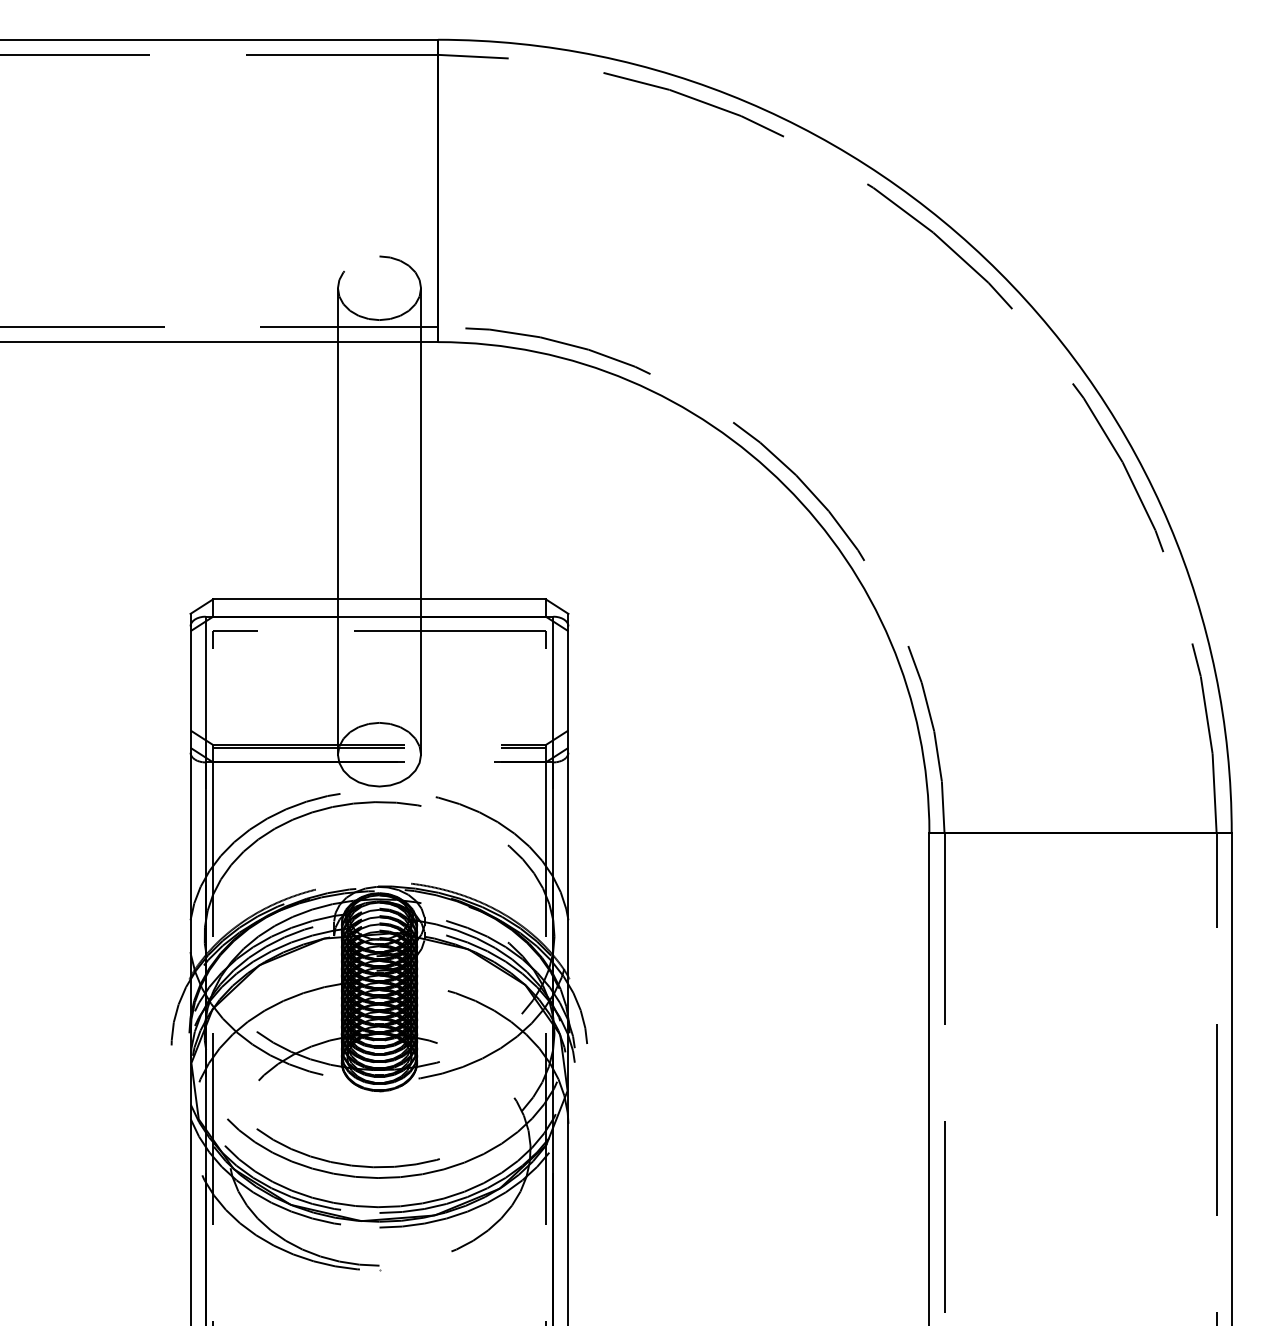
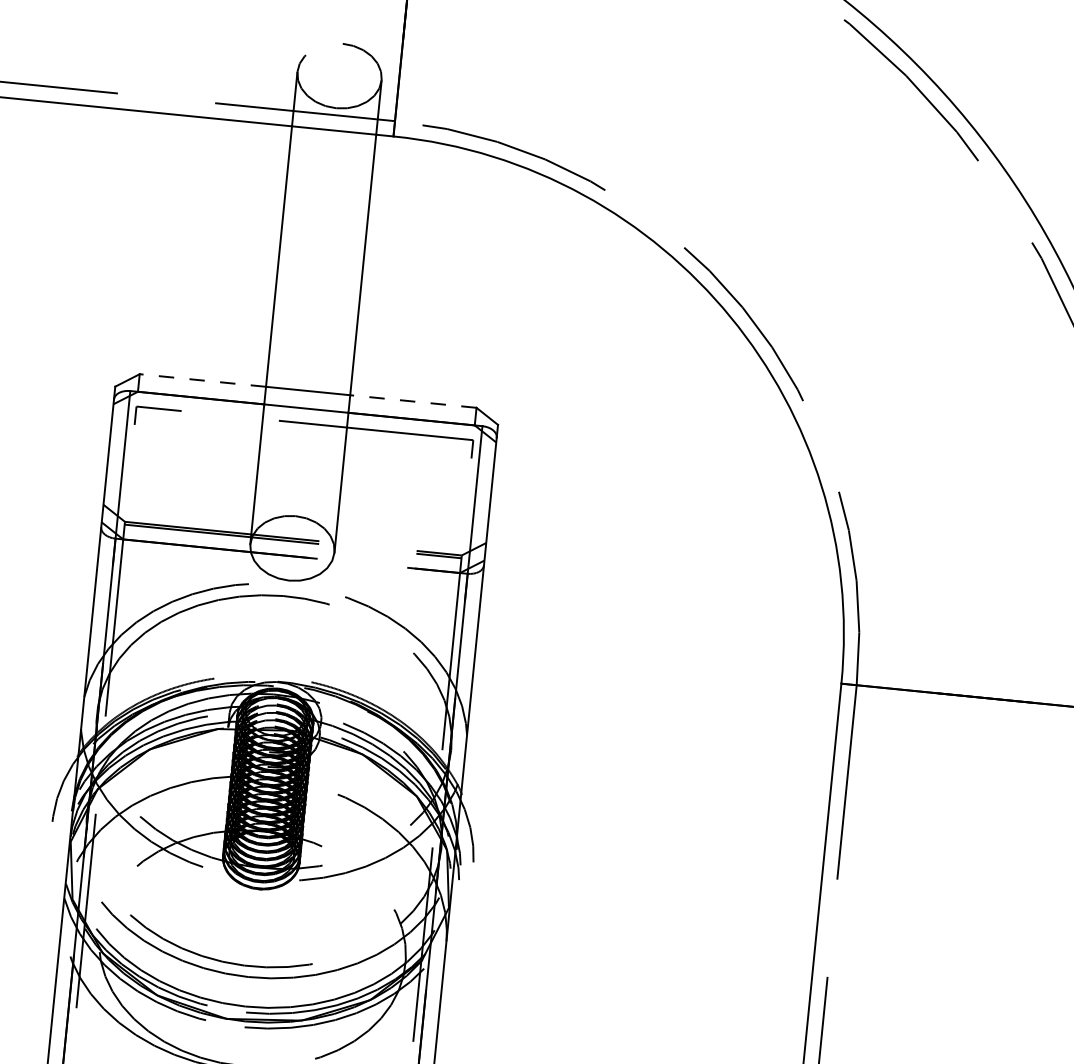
line: (275, 599) -> (202, 380), solid -> dashed
line: (482, 599) -> (412, 401), solid -> dashed

